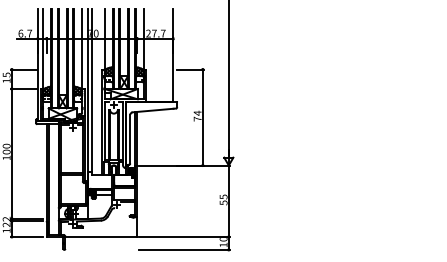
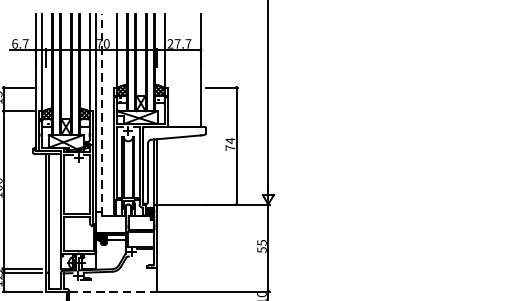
line: (92, 91) -> (102, 114), solid -> dashed
line: (101, 236) -> (113, 290), solid -> dashed

